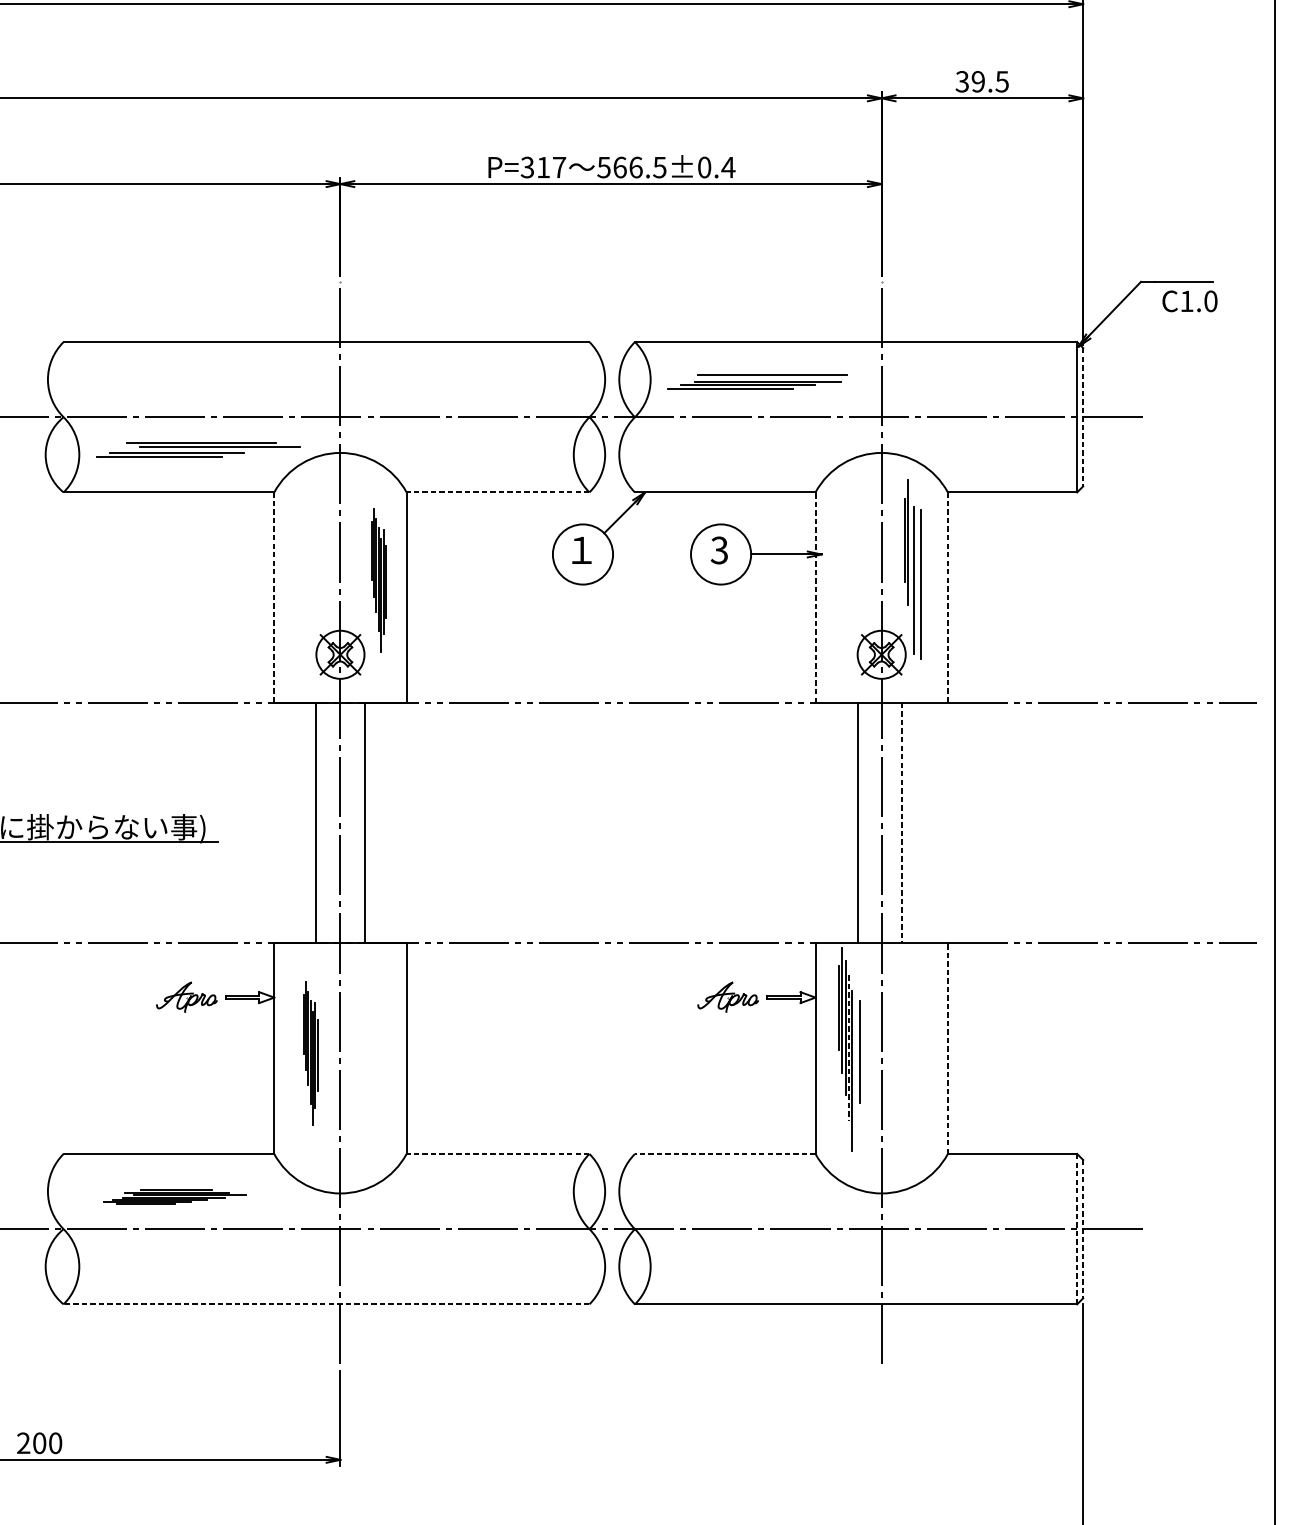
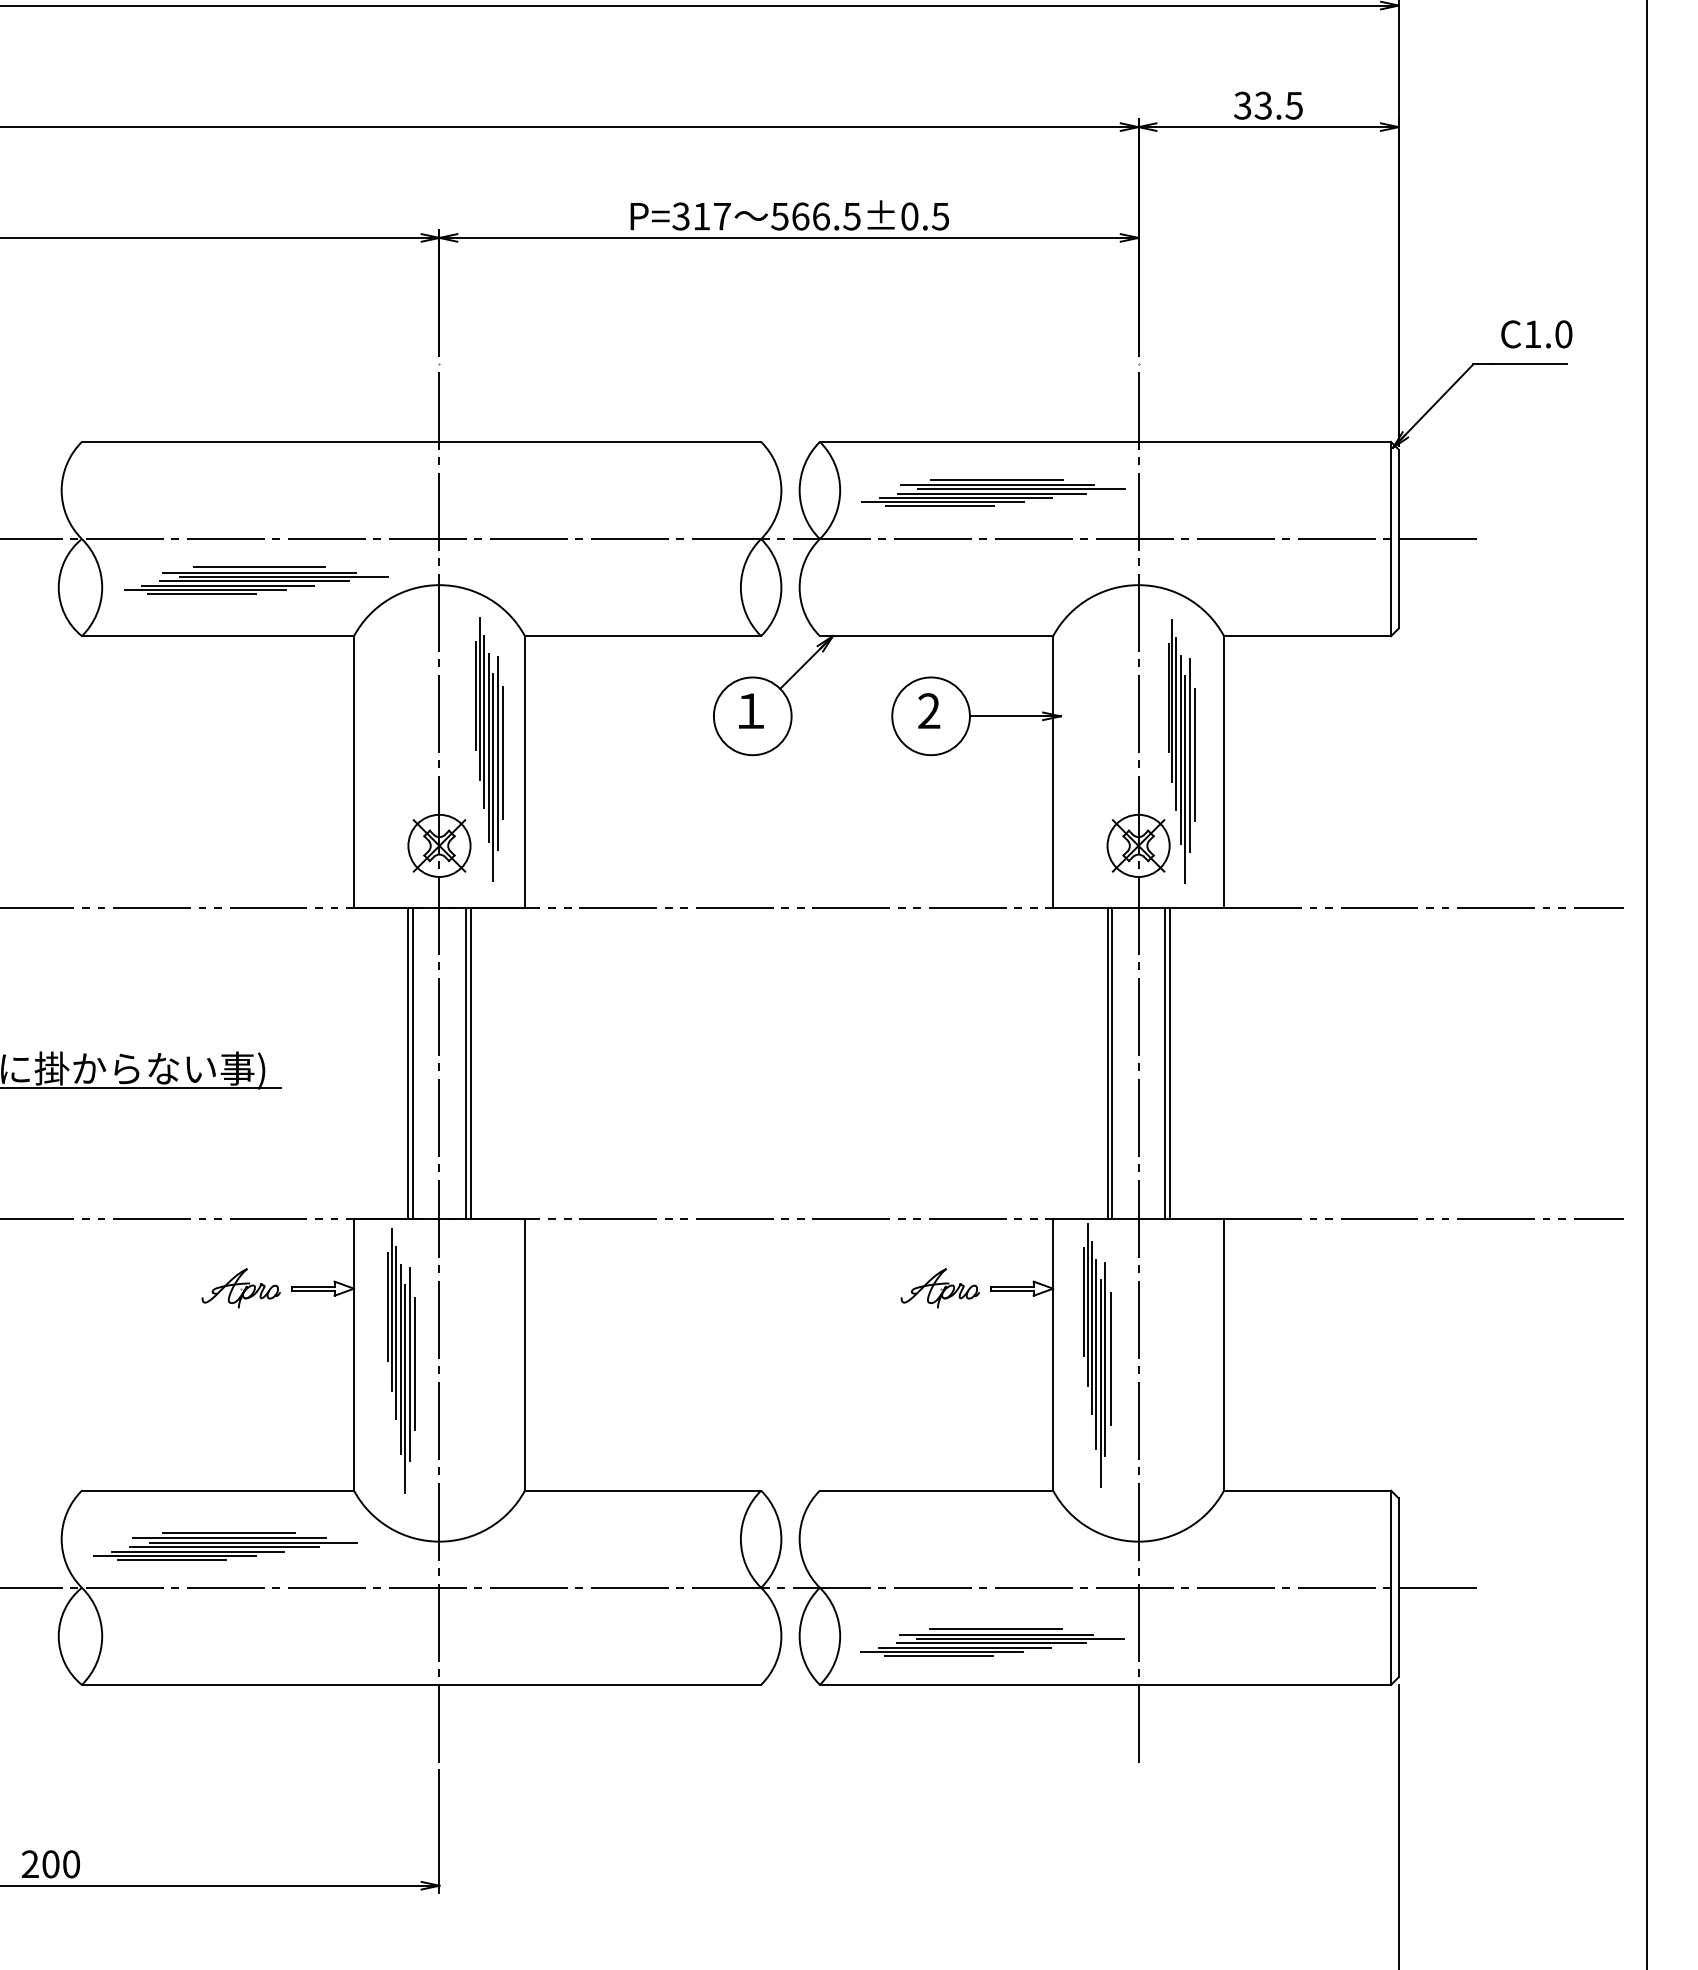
text: (977, 81) -> (1262, 105), 39.5 -> 33.5
text: (728, 167) -> (940, 216), 566.5±0.4 -> 566.5±0.5
text: (1189, 301) -> (1536, 334), moved
line: (771, 371) -> (996, 479), added
line: (791, 378) -> (1021, 489), added
line: (727, 391) -> (939, 505), added
line: (1082, 417) -> (1398, 539), dashed -> solid
line: (201, 439) -> (259, 567), added
line: (196, 450) -> (253, 581), added
line: (156, 459) -> (202, 593), added
line: (497, 492) -> (642, 636), dashed -> solid
text: (719, 550) -> (928, 711), 3 -> 2
line: (911, 560) -> (1176, 723), added
part: (379, 580) -> (489, 749), size x1.43
line: (924, 584) -> (1194, 754), added
line: (274, 597) -> (354, 772), dashed -> solid
line: (815, 597) -> (1053, 772), dashed -> solid
line: (948, 597) -> (1224, 772), dashed -> solid
line: (918, 603) -> (1185, 779), added
line: (320, 823) -> (413, 1063), added
line: (360, 823) -> (465, 1063), added
line: (861, 823) -> (1112, 1063), added
line: (901, 823) -> (1164, 1063), dashed -> solid
line: (905, 823) -> (1169, 1063), added
line: (849, 1048) -> (1096, 1354), dashed -> solid
line: (948, 1048) -> (1224, 1354), dashed -> solid
line: (856, 1052) -> (1105, 1359), added
part: (311, 1053) -> (401, 1360), size x1.43
line: (497, 1153) -> (642, 1490), dashed -> solid
line: (725, 1153) -> (936, 1490), dashed -> solid
part: (174, 1197) -> (225, 1546), size x1.43
line: (1077, 1229) -> (1391, 1588), dashed -> solid
line: (1082, 1229) -> (1398, 1588), dashed -> solid
part: (768, 1271) -> (992, 1642), added
line: (326, 1304) -> (421, 1684), dashed -> solid

